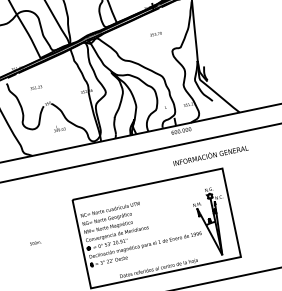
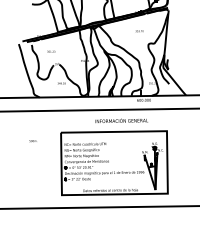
text: (210, 155) -> (121, 120), moved
text: (34, 243) -> (32, 141), moved

